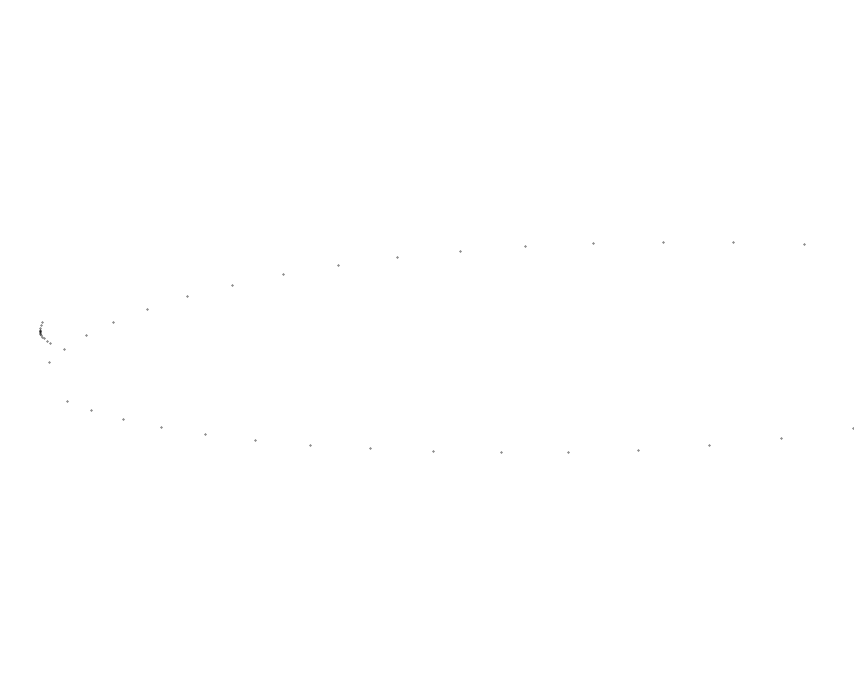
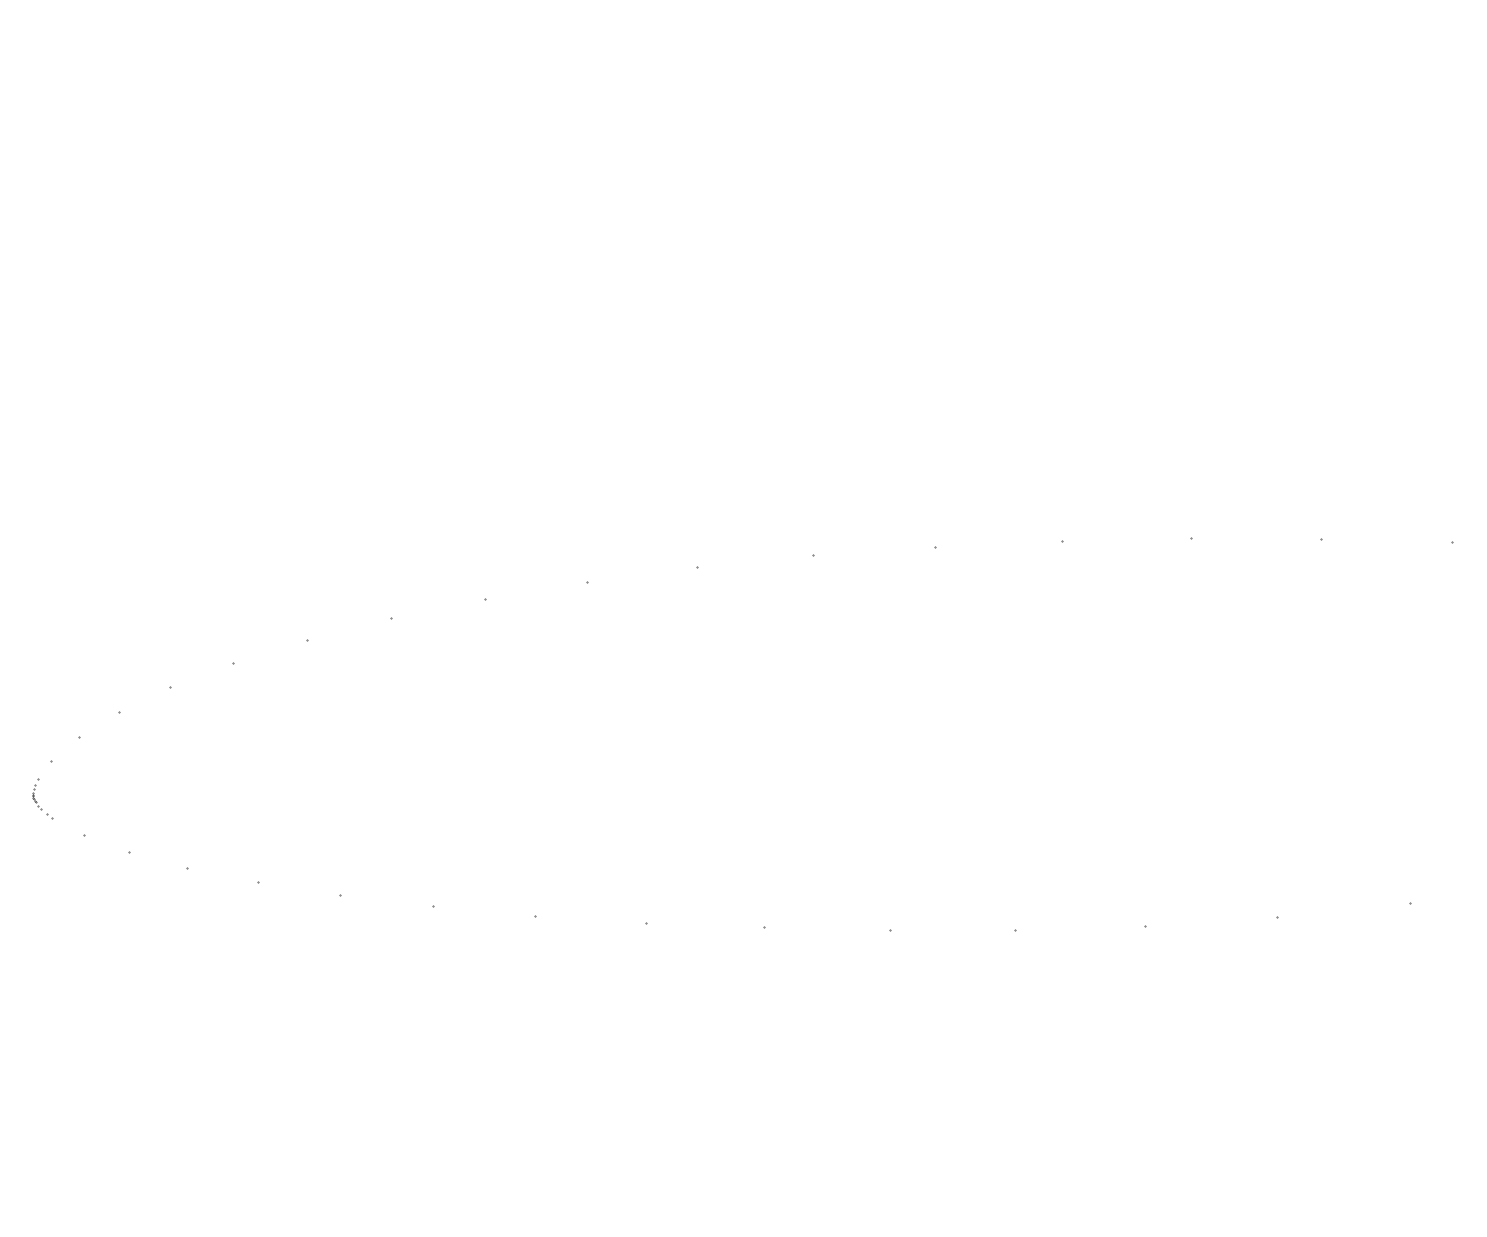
part: (45, 332) -> (44, 798), moved

